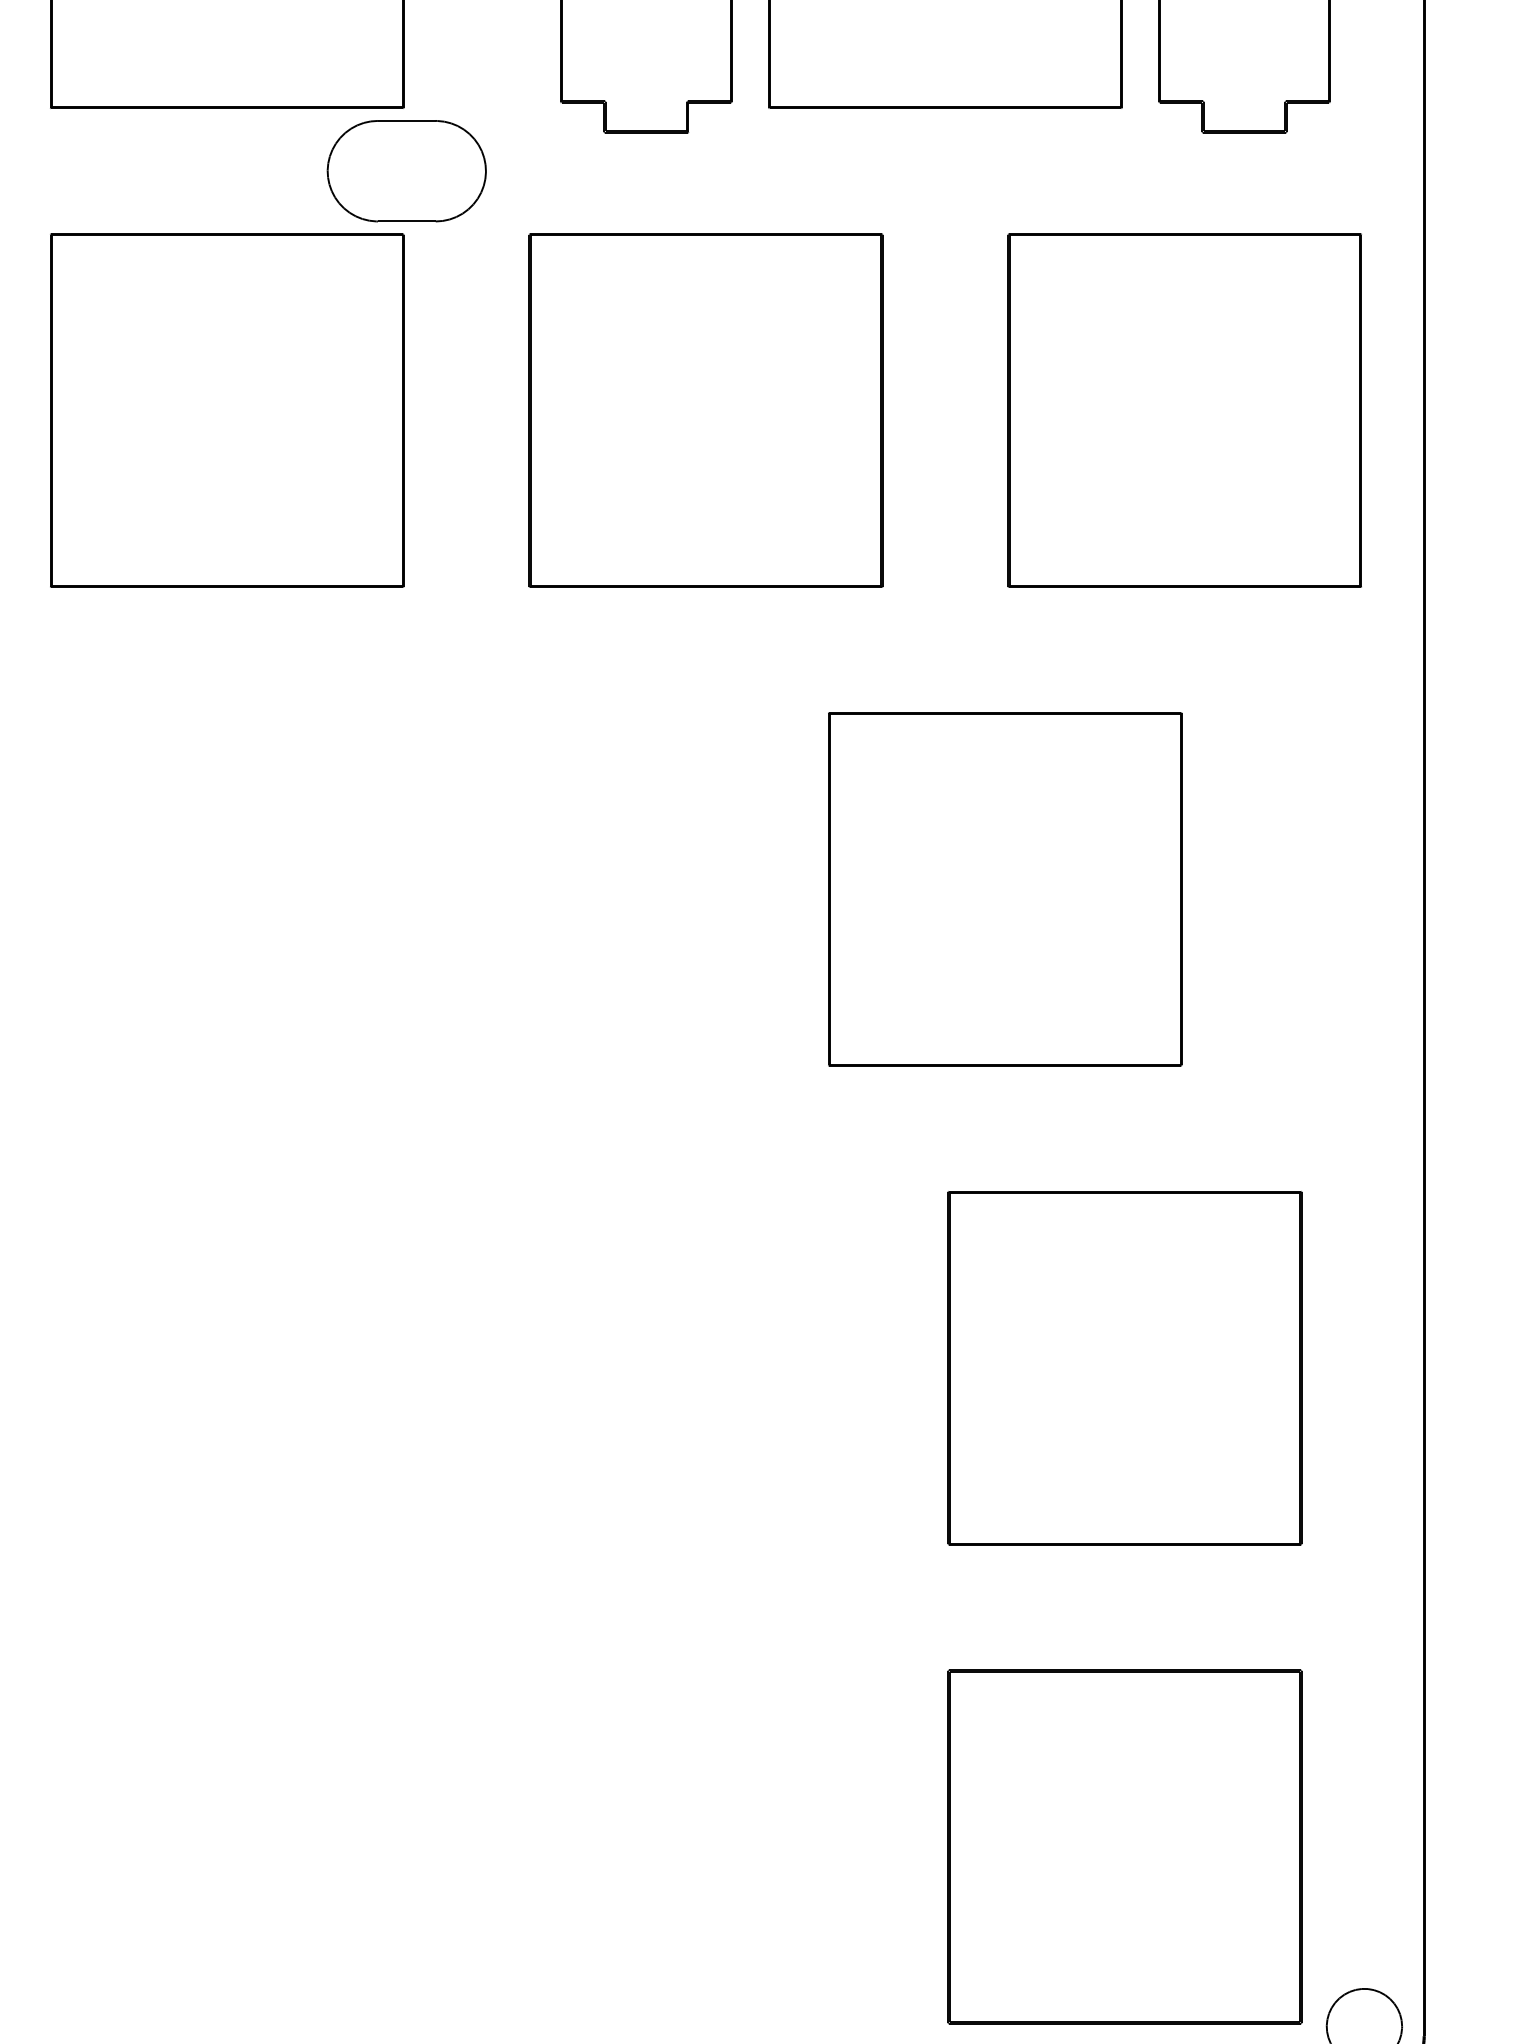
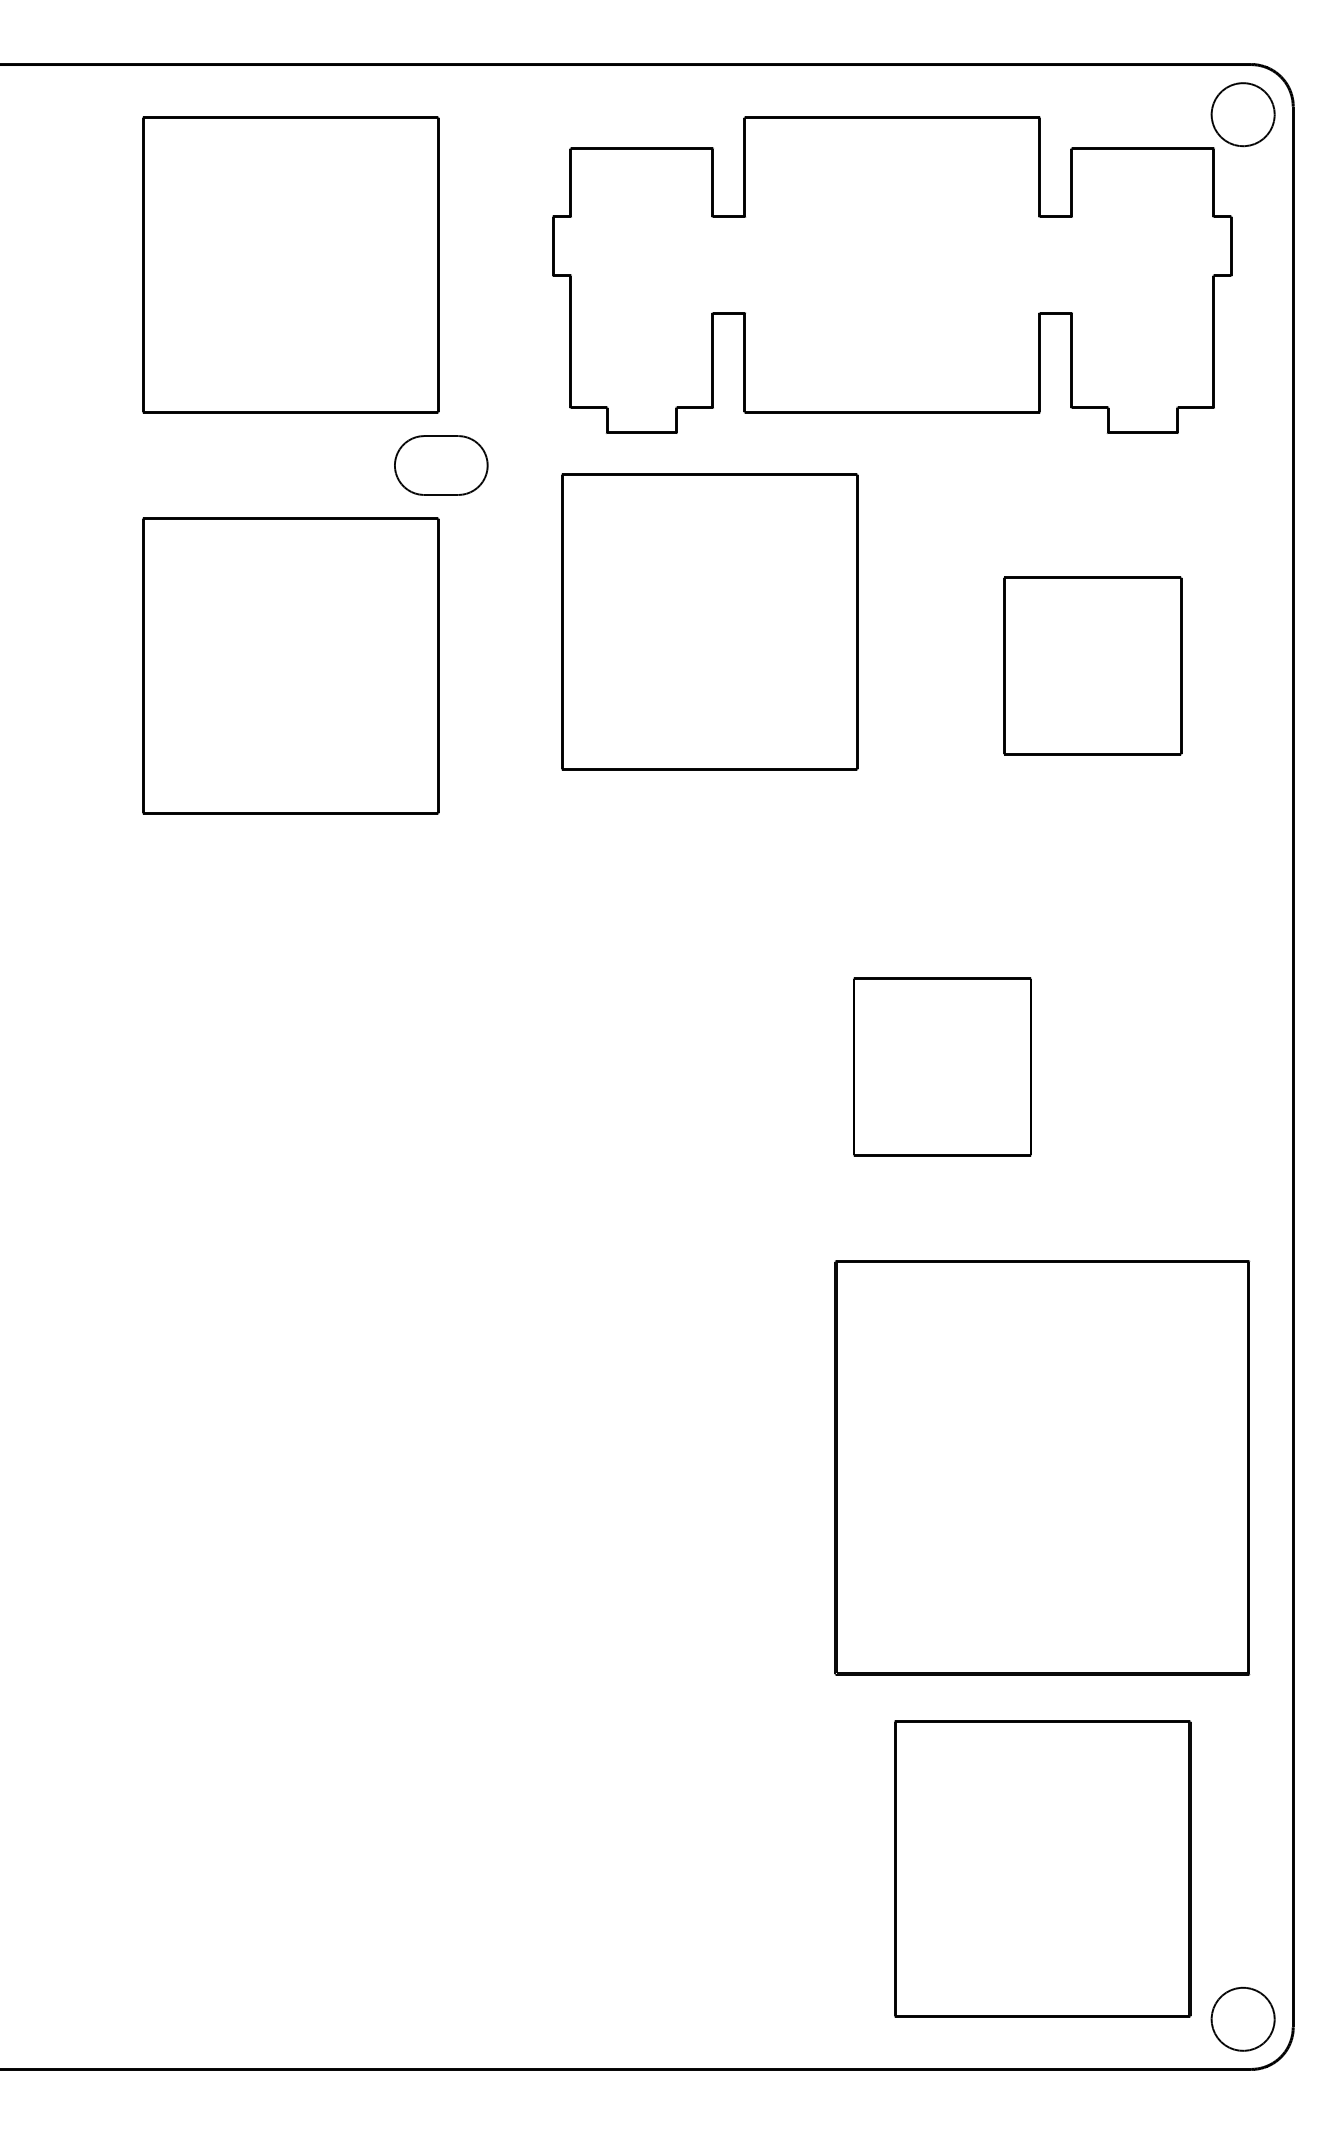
part: (407, 171) -> (441, 465), size x0.7
part: (705, 409) -> (709, 621), moved
part: (1184, 409) -> (1092, 665), size x0.6
part: (1005, 888) -> (942, 1066), size x0.6
part: (1124, 1367) -> (1042, 1467), size x1.4

